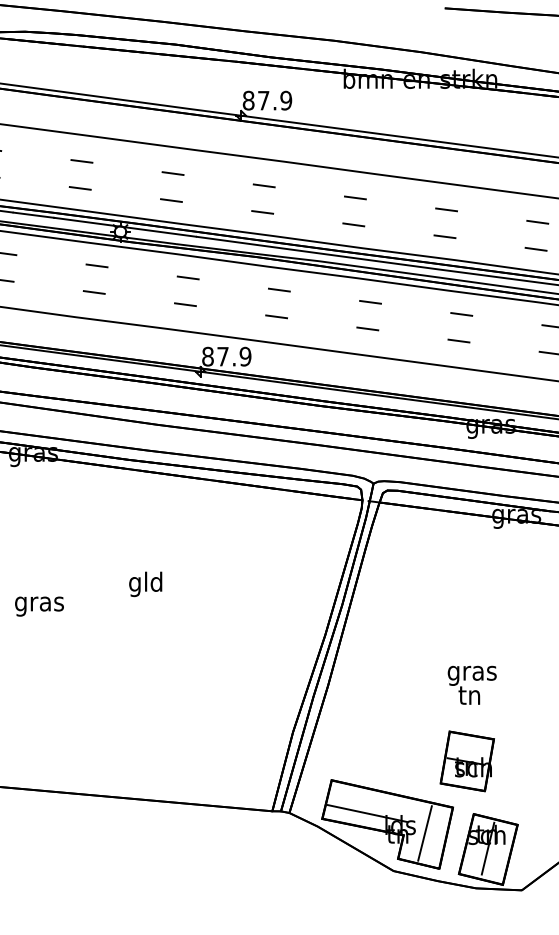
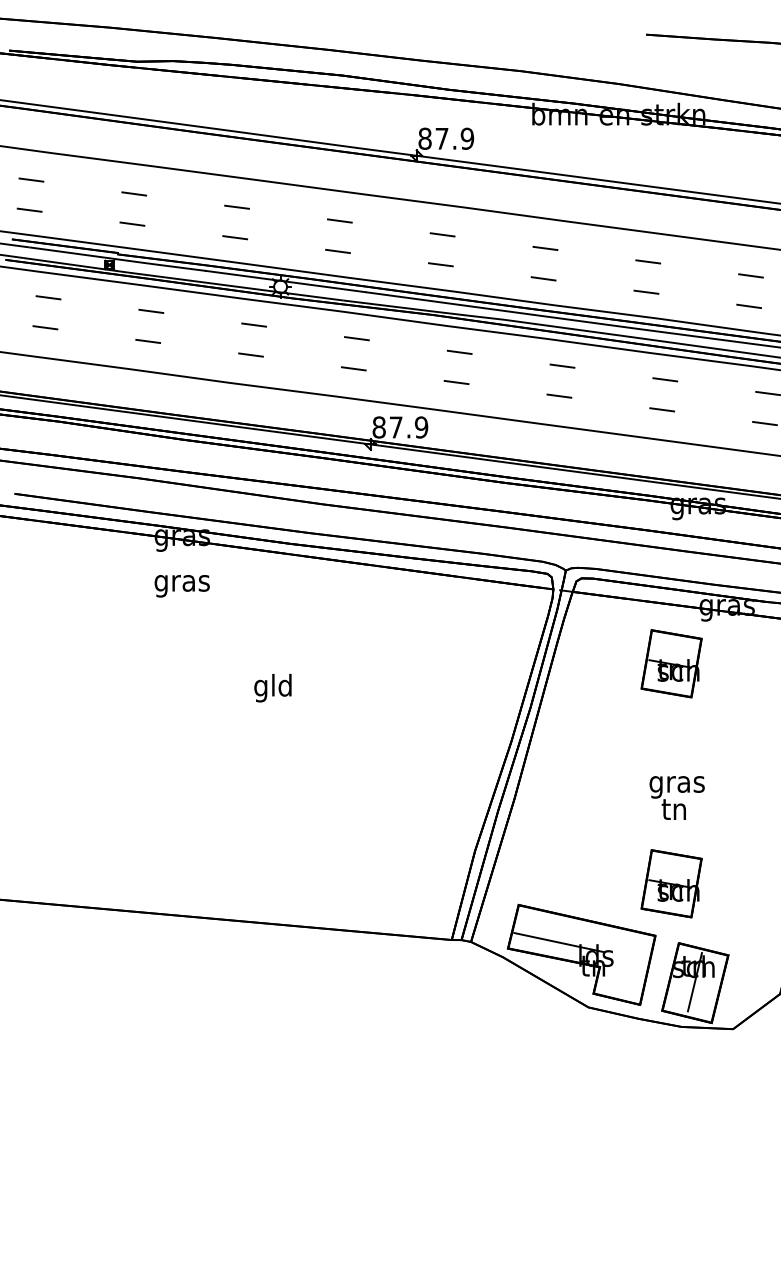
part: (467, 566) -> (671, 663), added
text: (145, 584) -> (272, 688), moved
text: (38, 606) -> (181, 586), moved
line: (424, 832) -> (623, 964), removed

